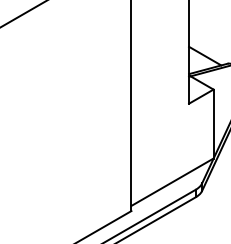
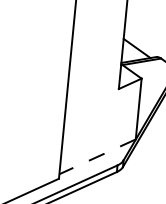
line: (172, 182) -> (97, 157), solid -> dashed

